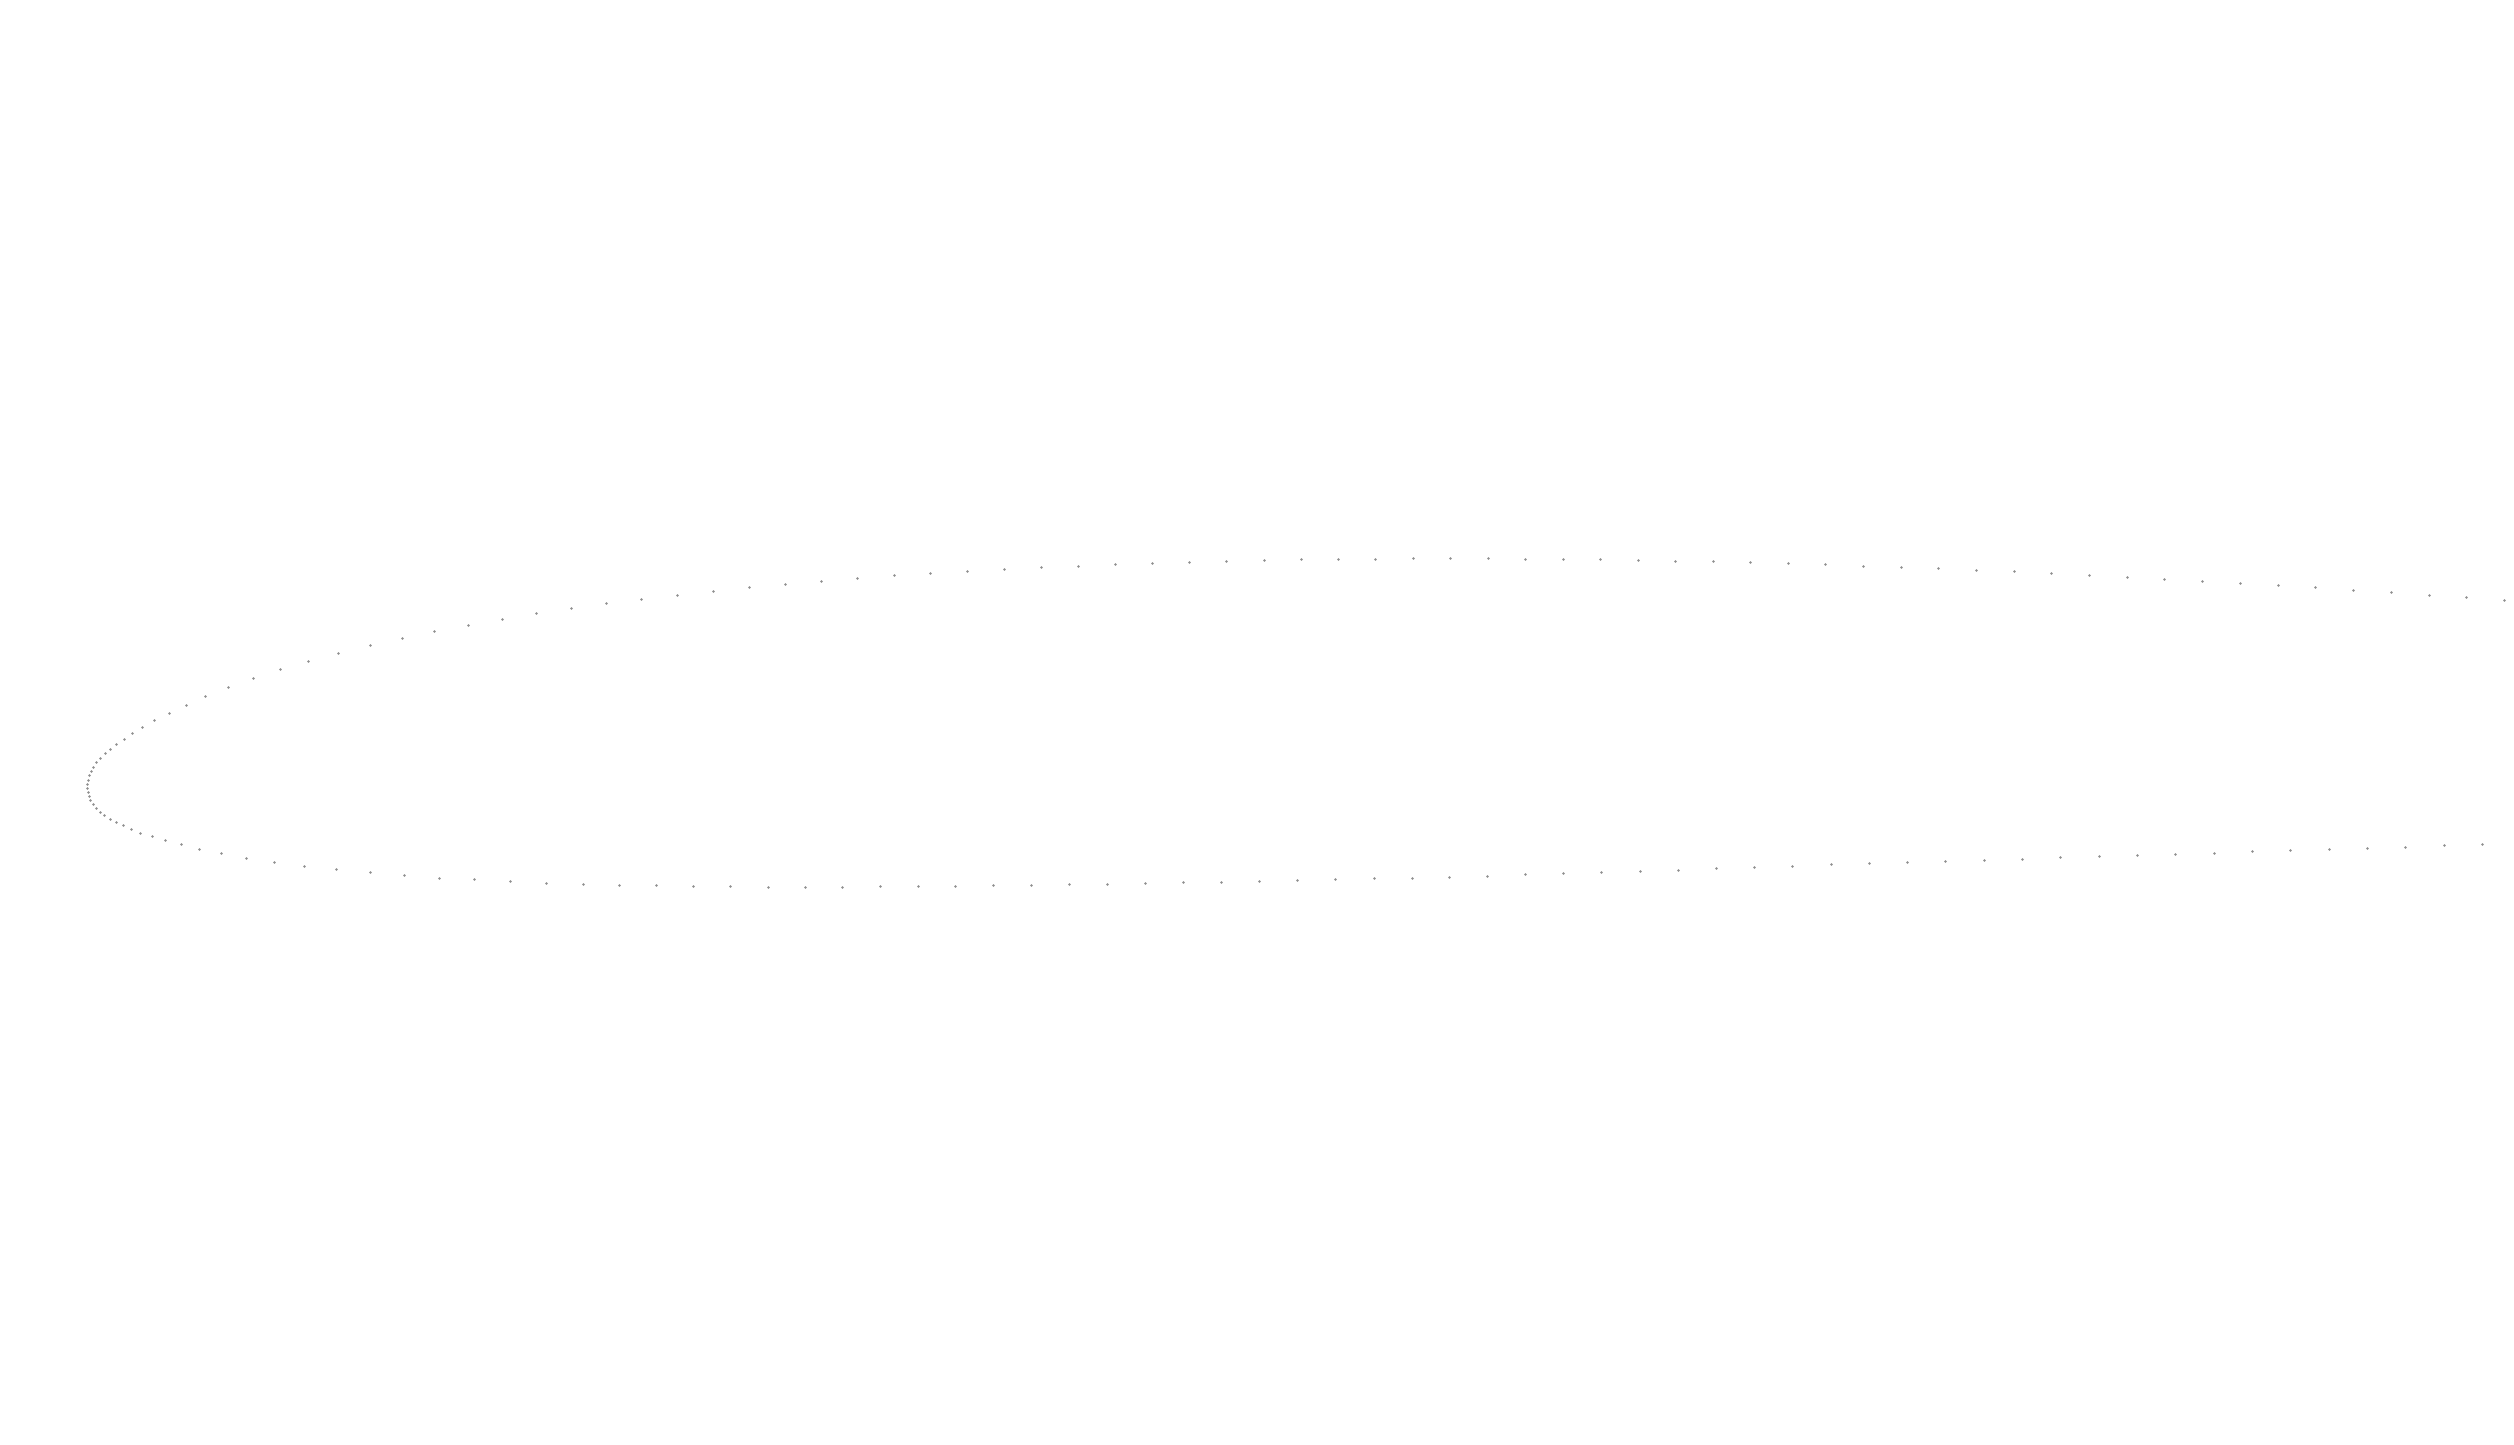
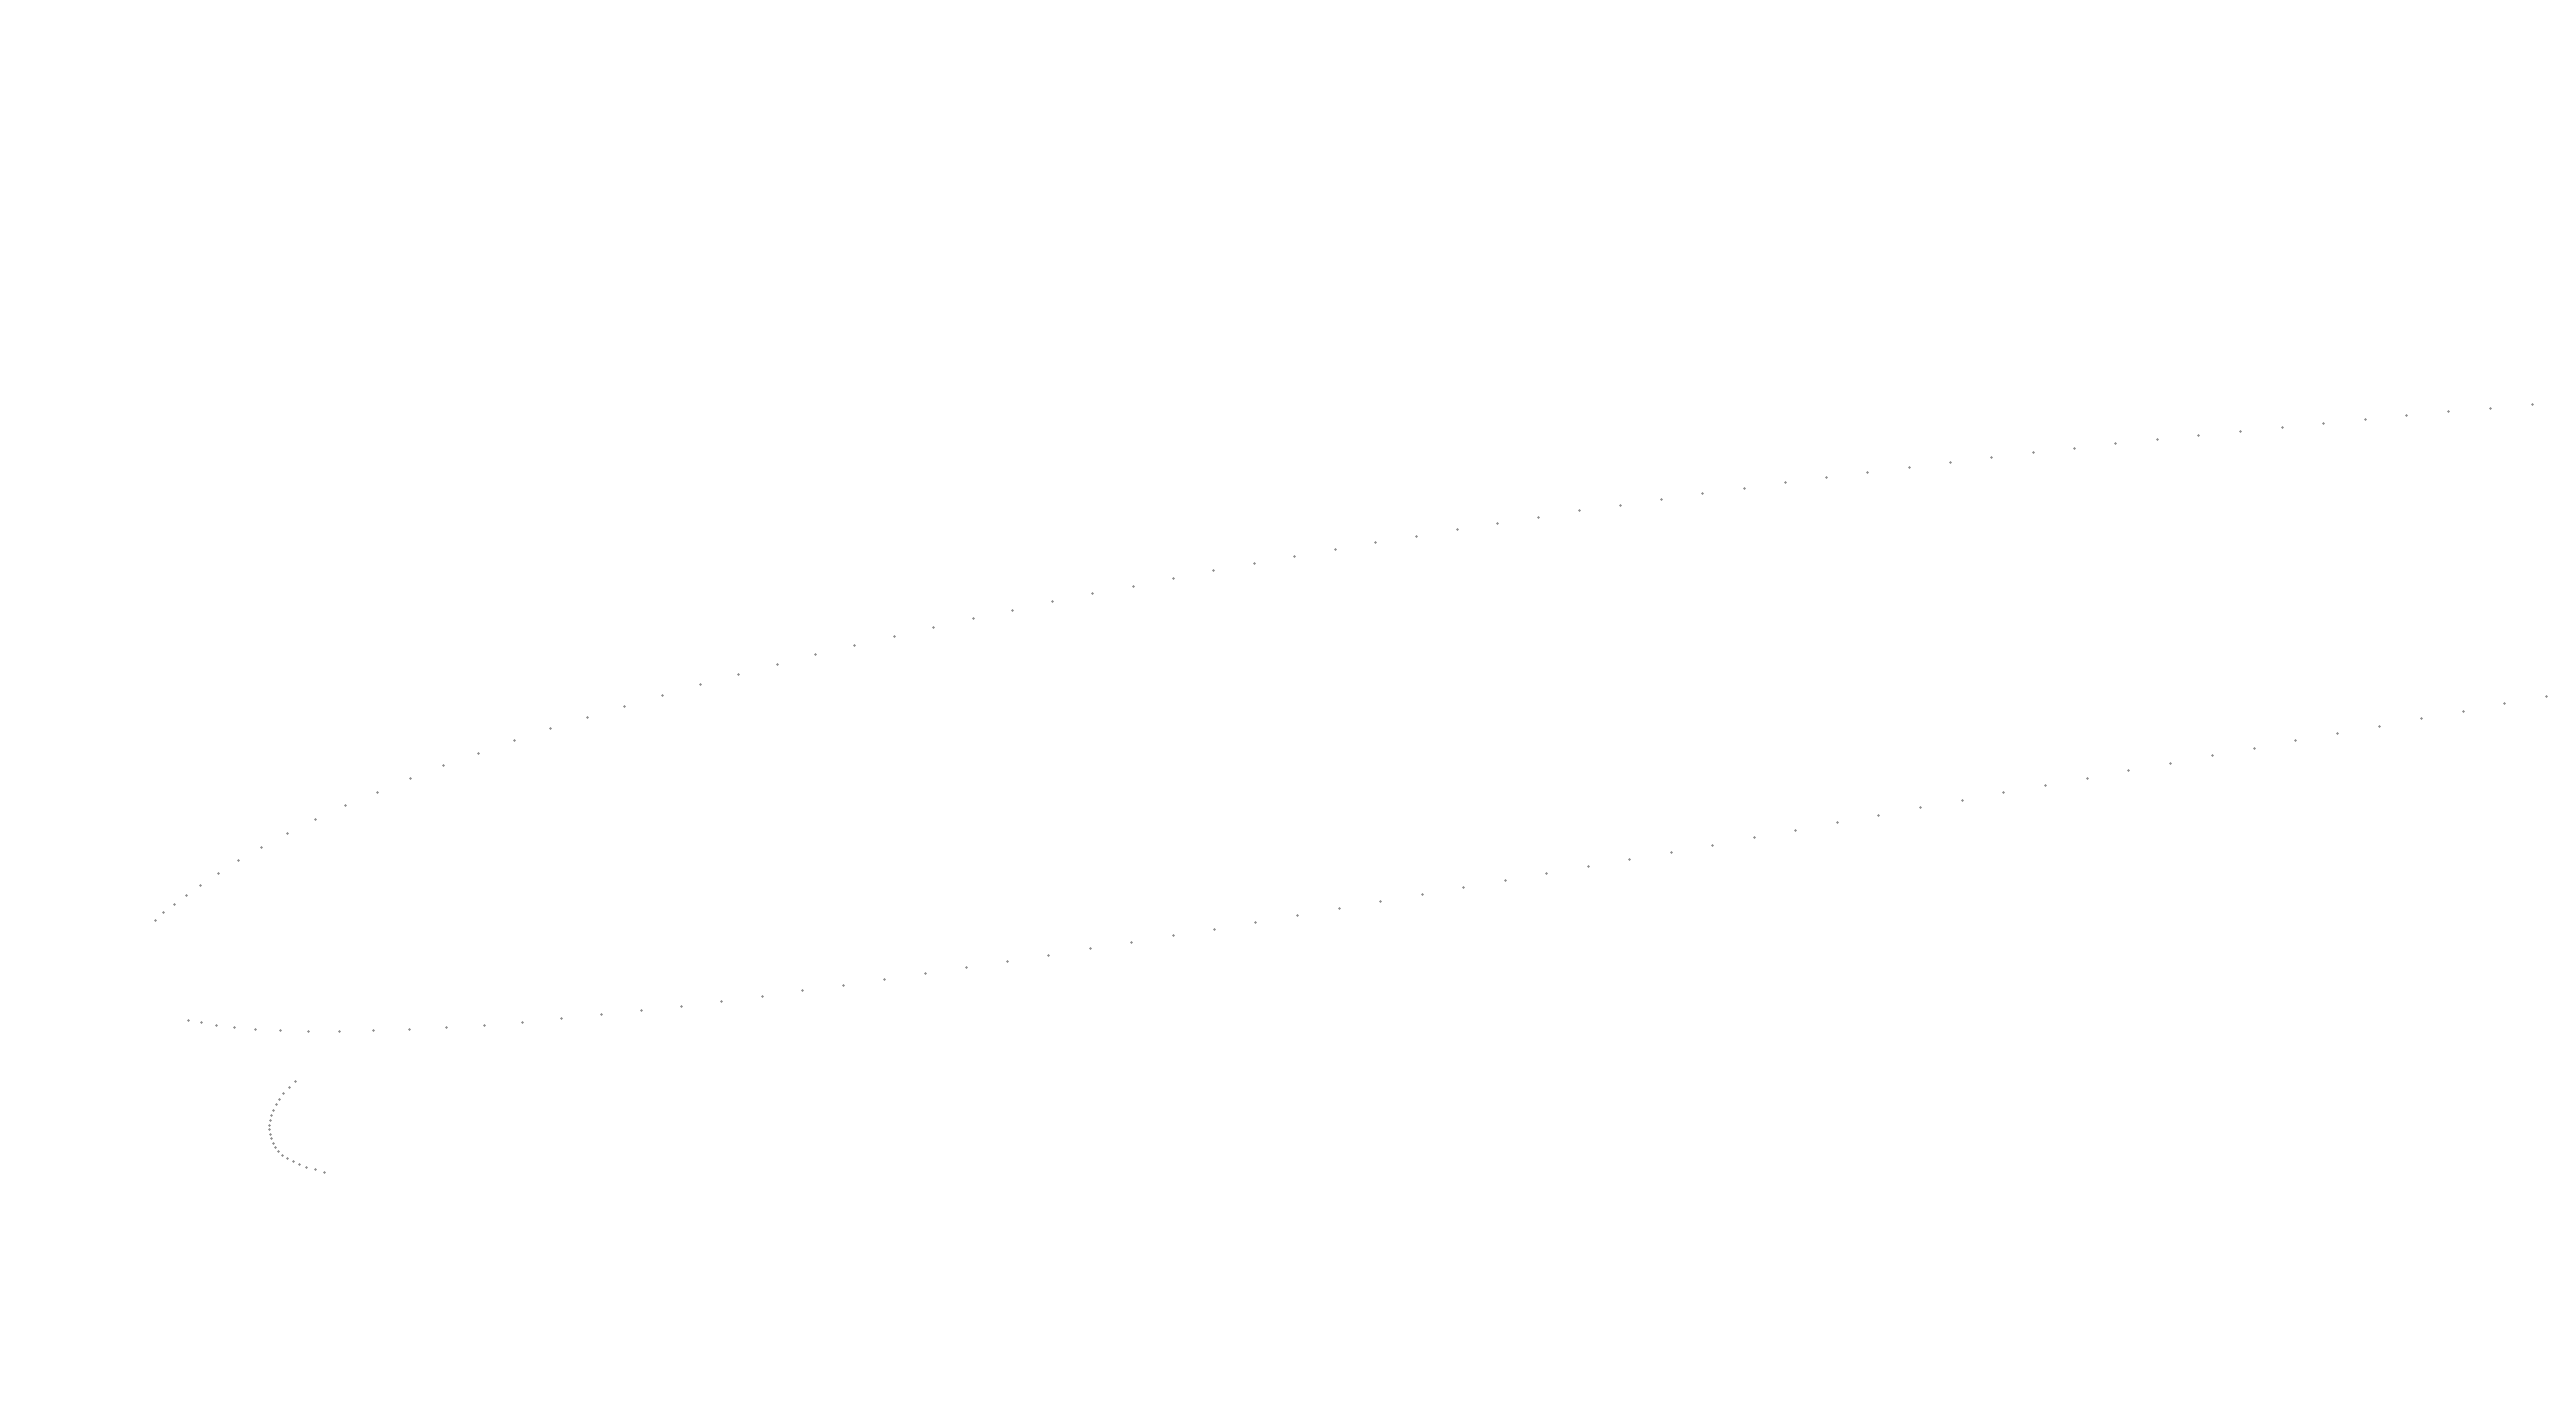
part: (89, 780) -> (271, 1125), moved

